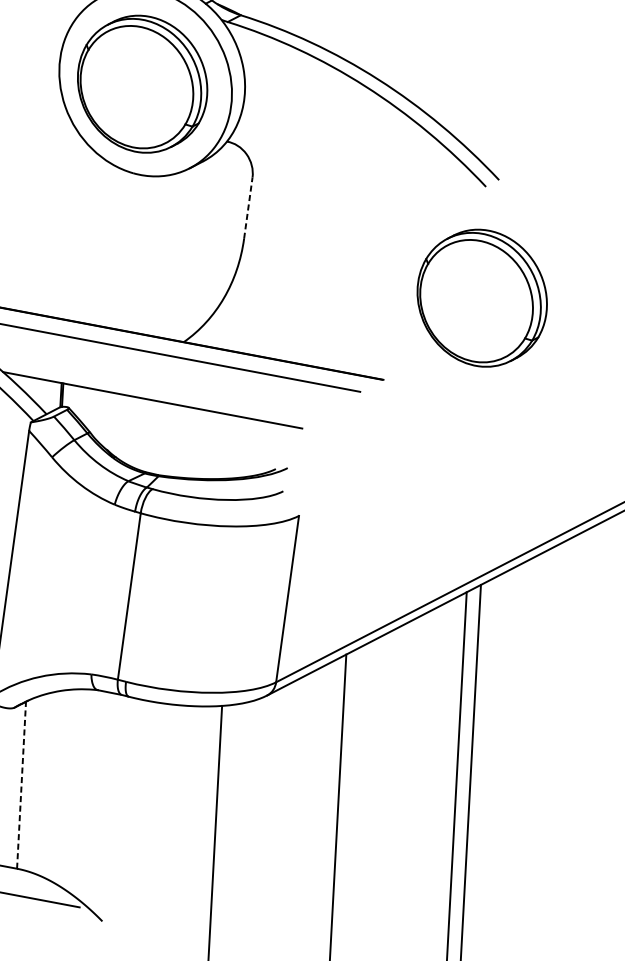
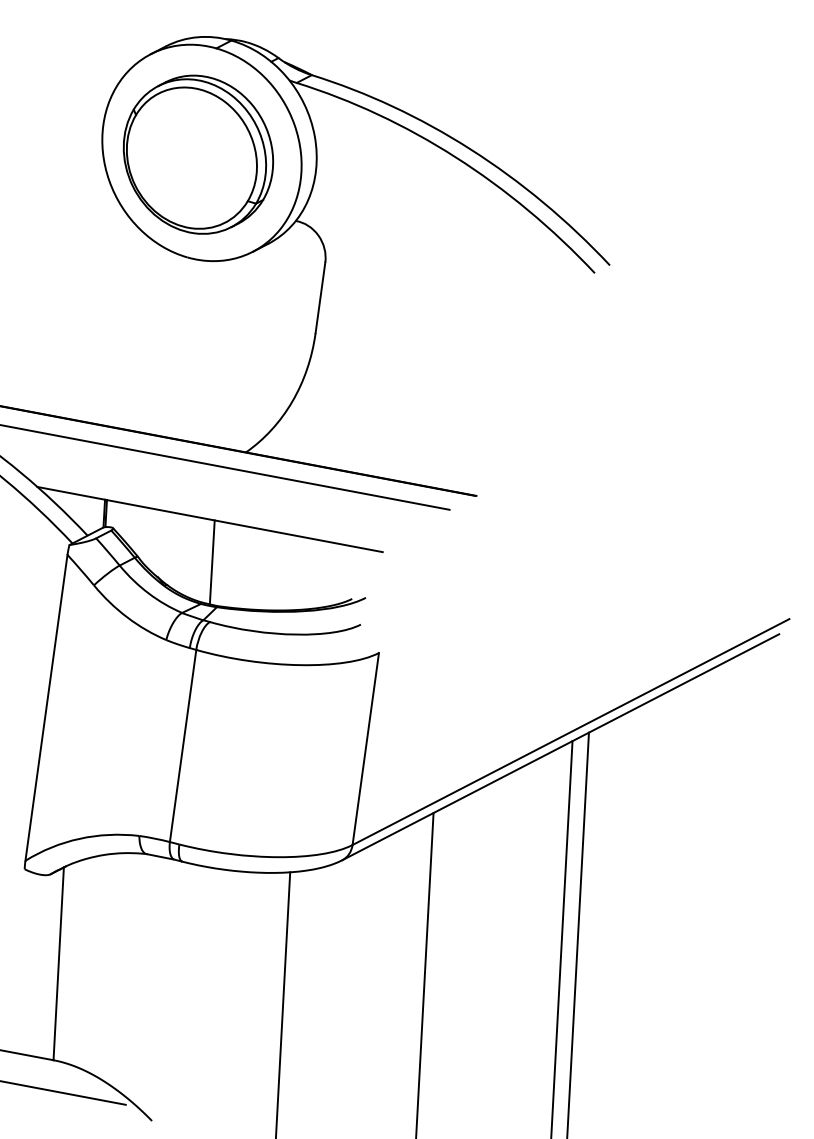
line: (248, 207) -> (320, 297), dashed -> solid
part: (482, 298) -> (590, 401), removed
line: (153, 437) -> (211, 562), added
line: (21, 784) -> (58, 963), dashed -> solid

